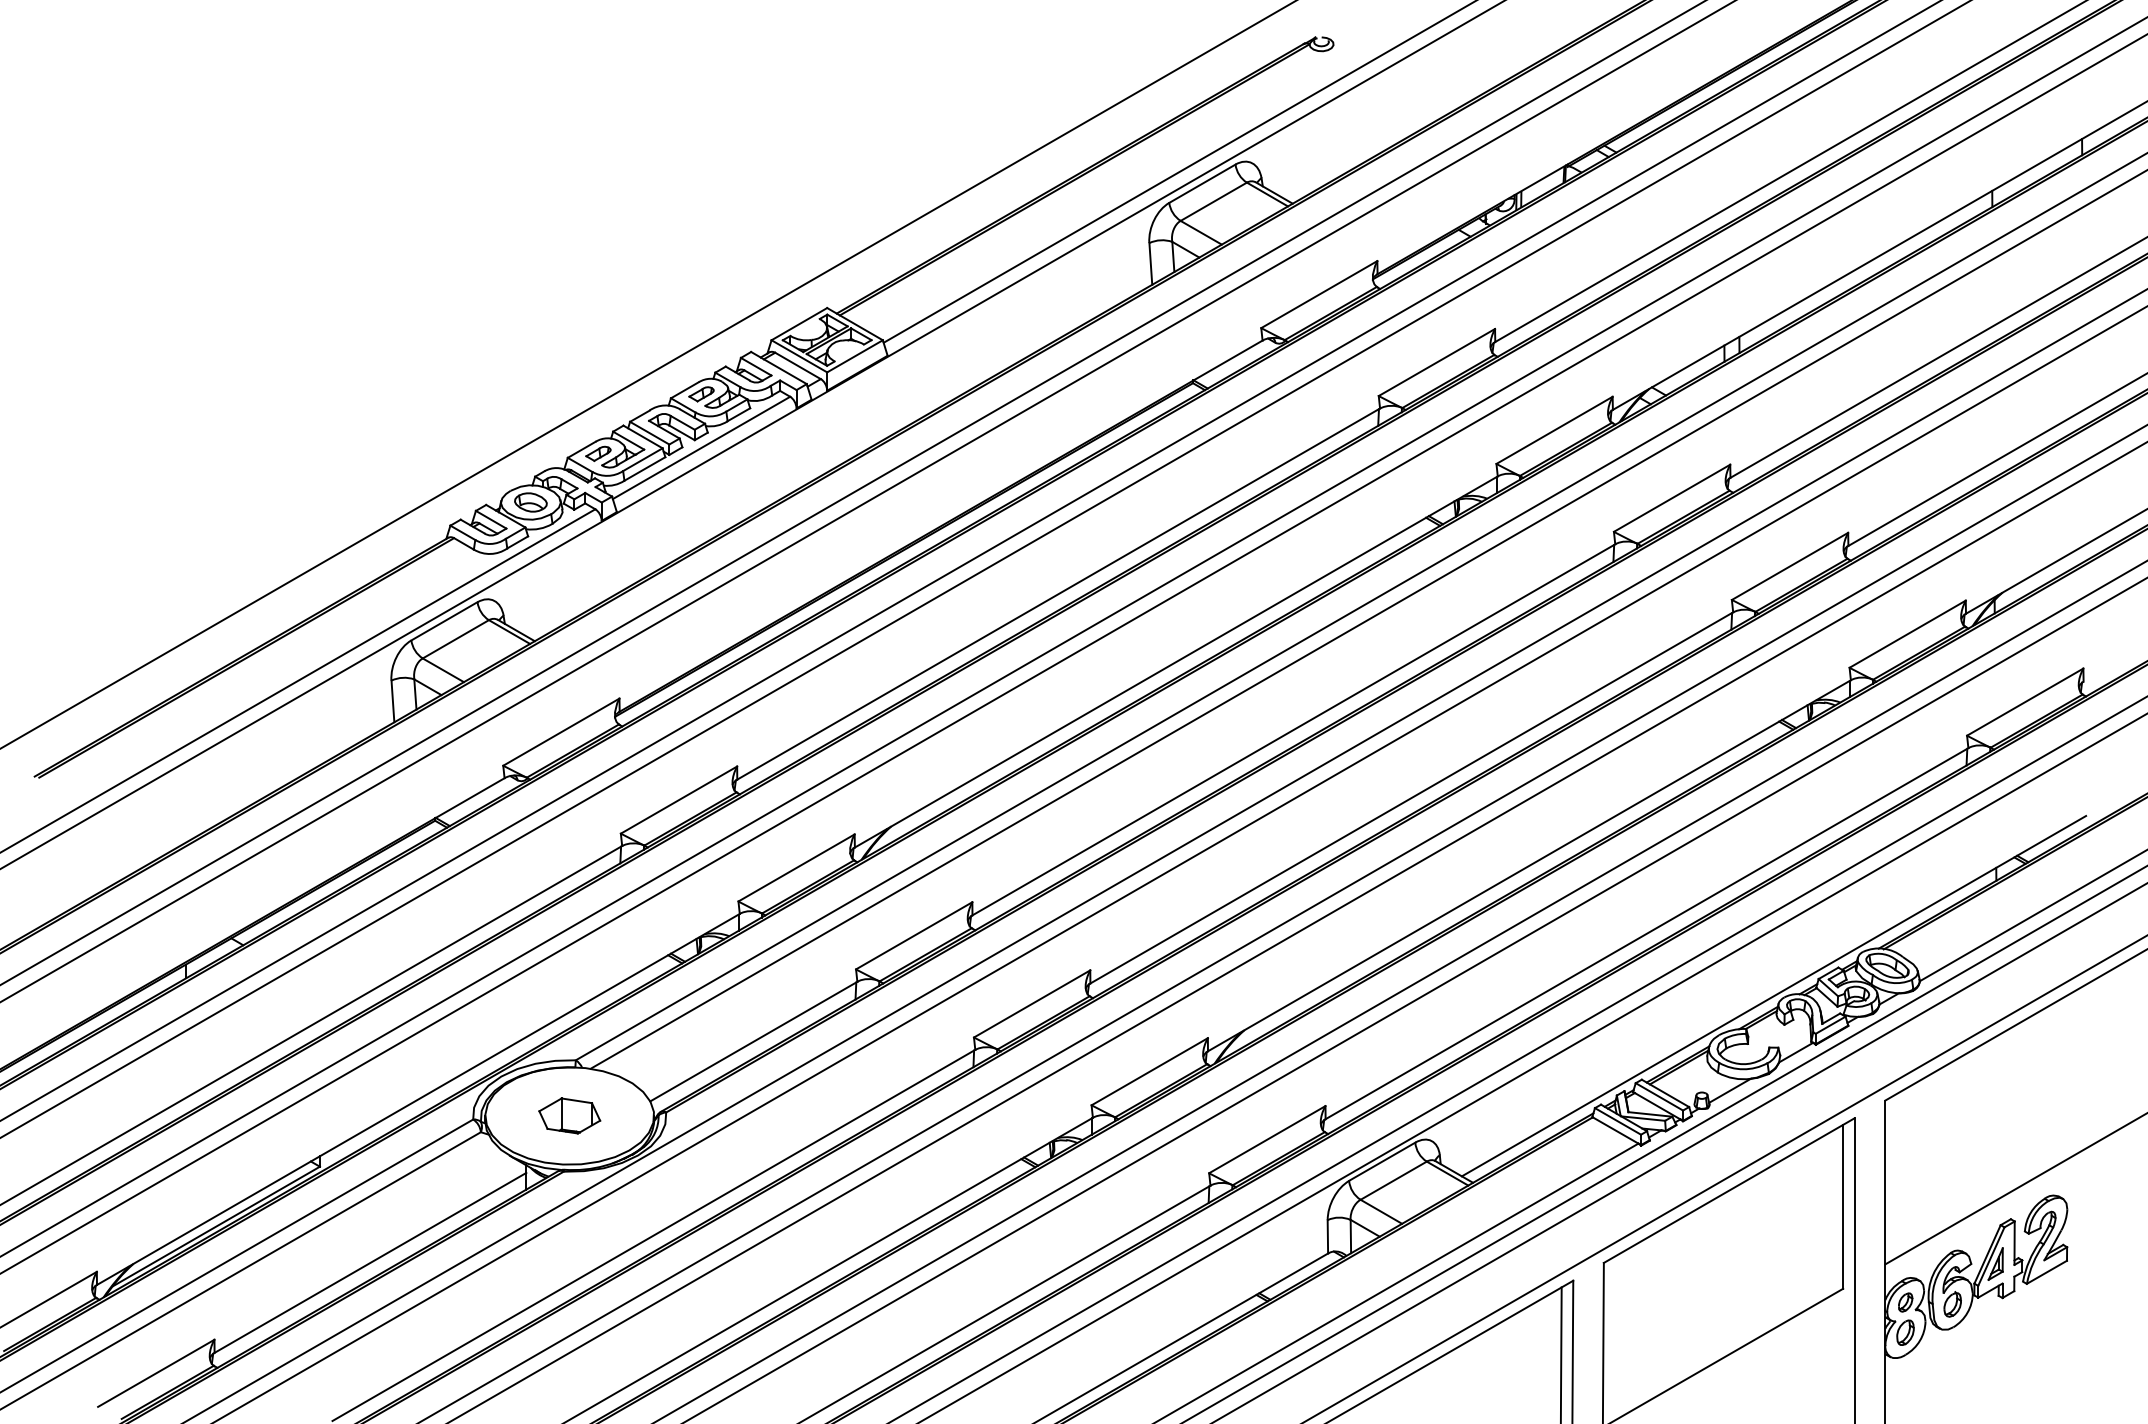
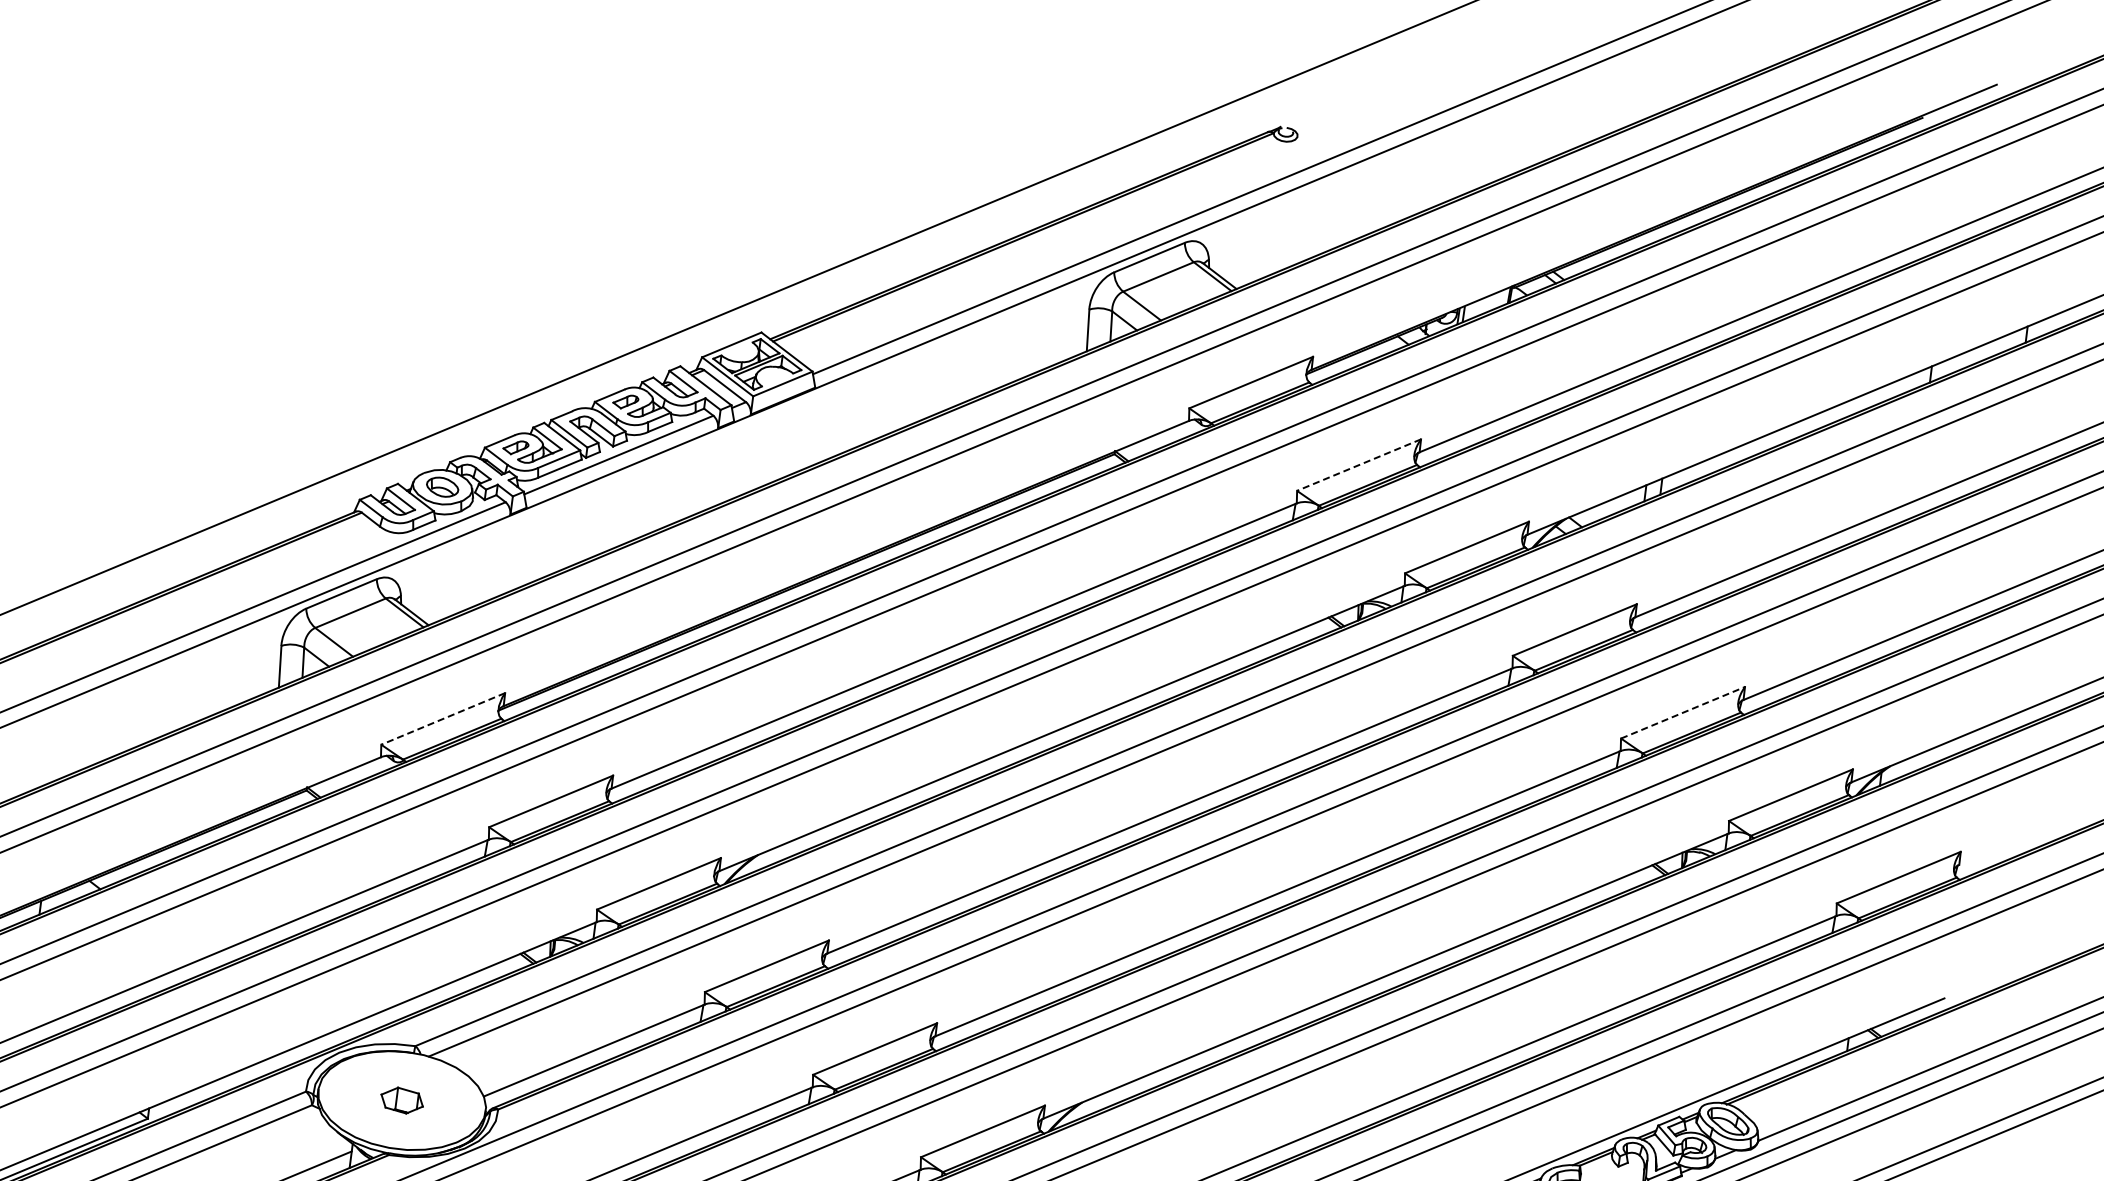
line: (1436, 362) -> (1358, 465), solid -> dashed
line: (1790, 566) -> (1683, 712), solid -> dashed
line: (560, 732) -> (442, 719), solid -> dashed
part: (569, 1115) -> (401, 1100), size x0.7

